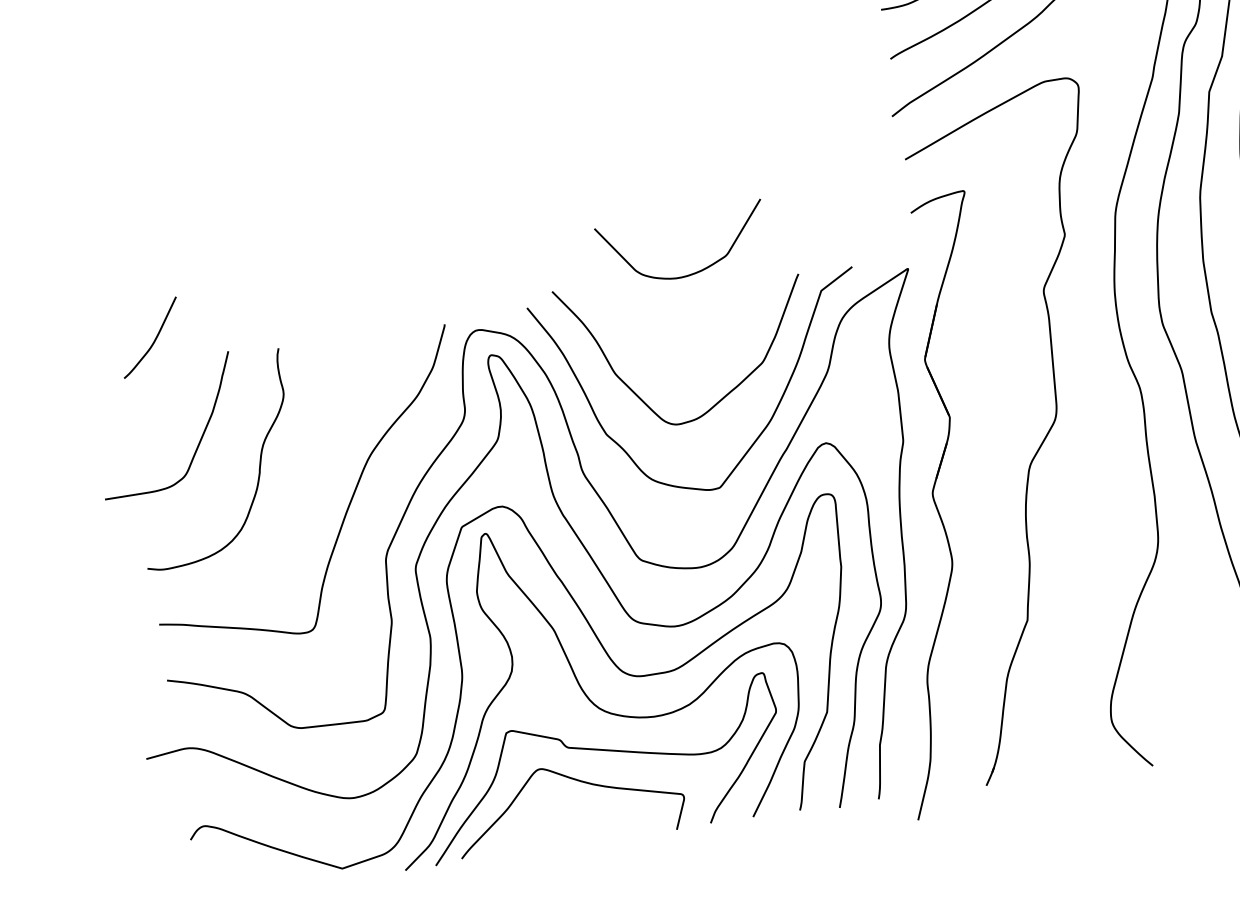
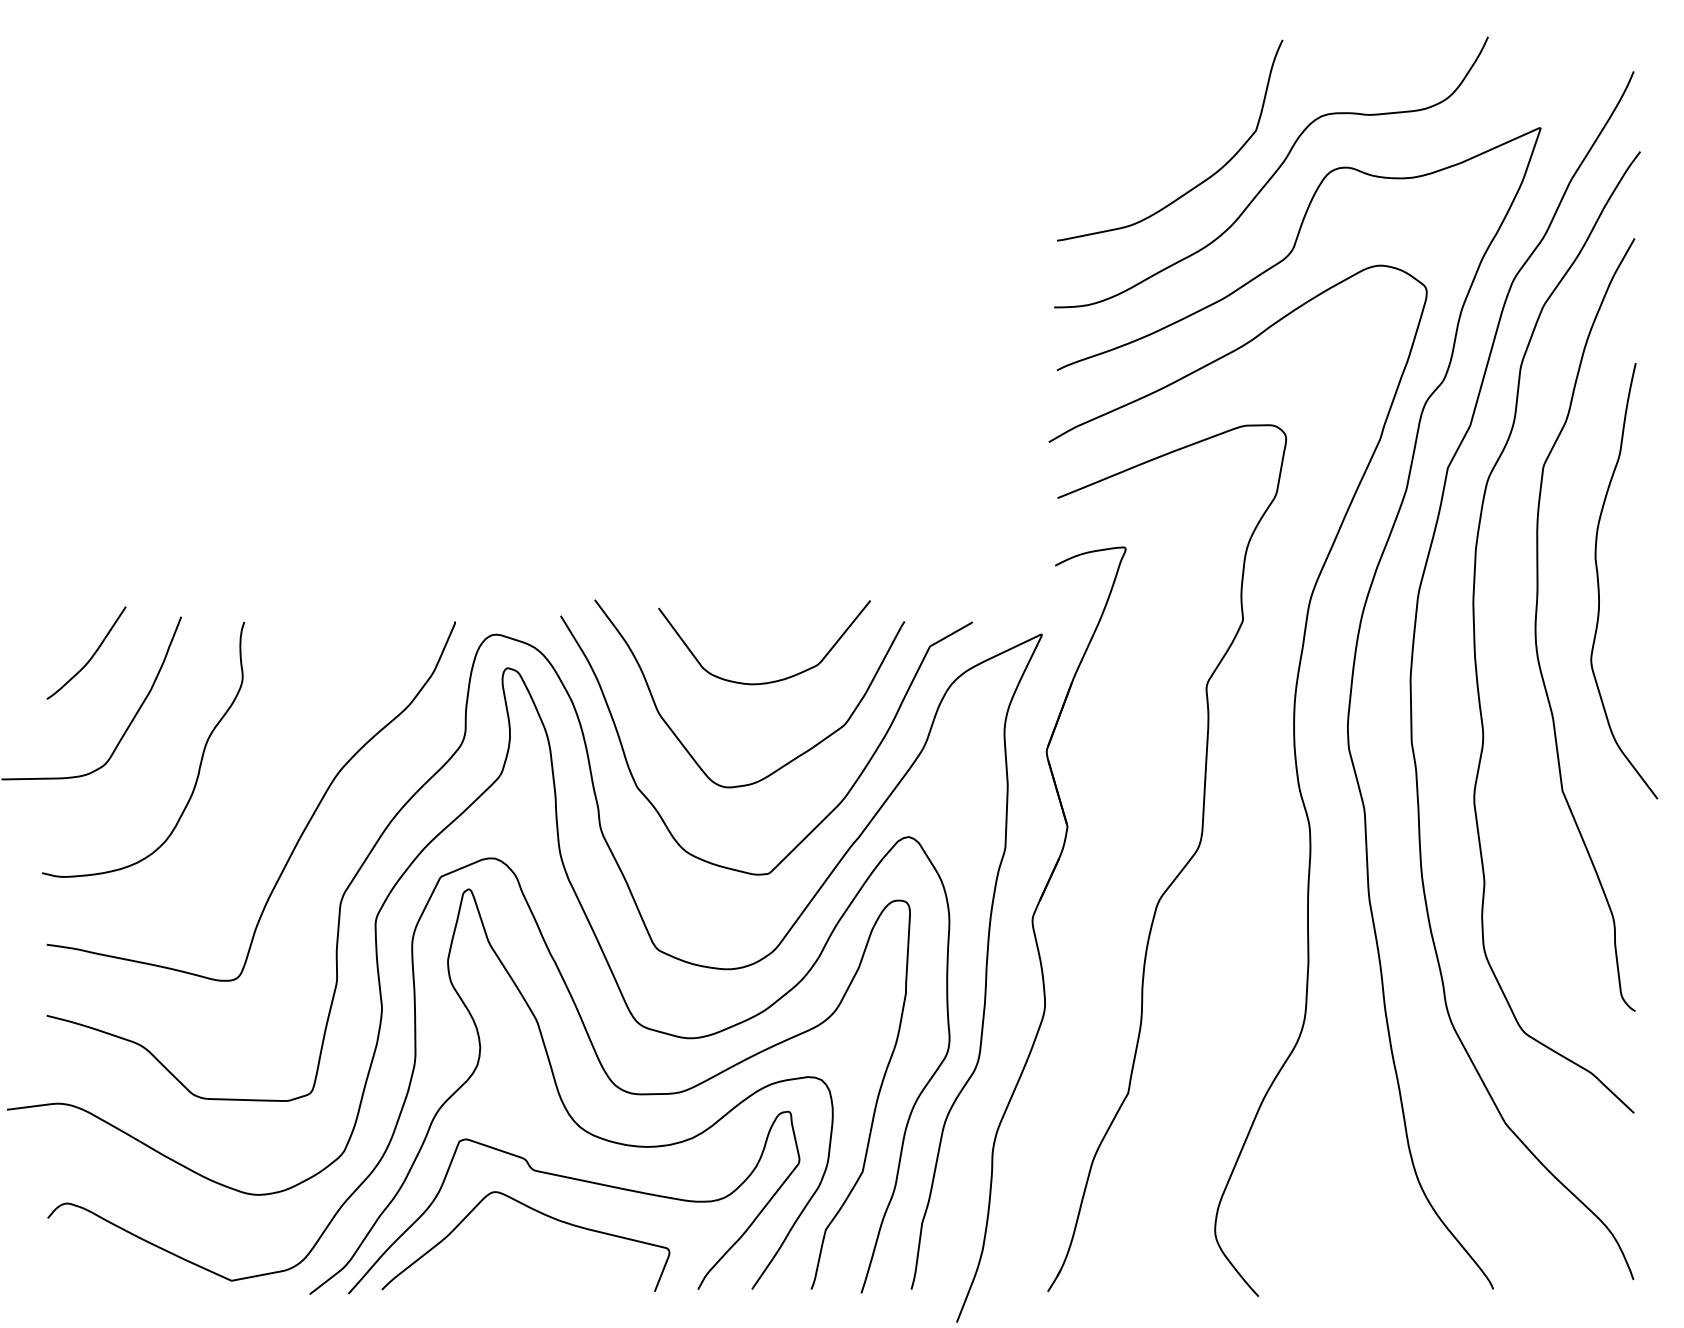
curve: (693, 272) -> (774, 680), moved
curve: (155, 338) -> (92, 654), moved

